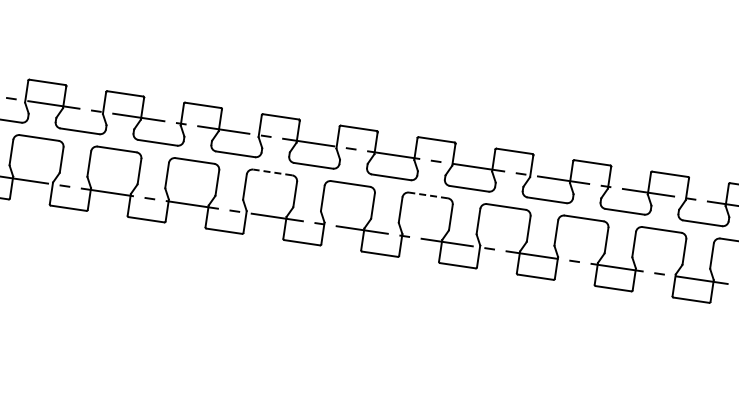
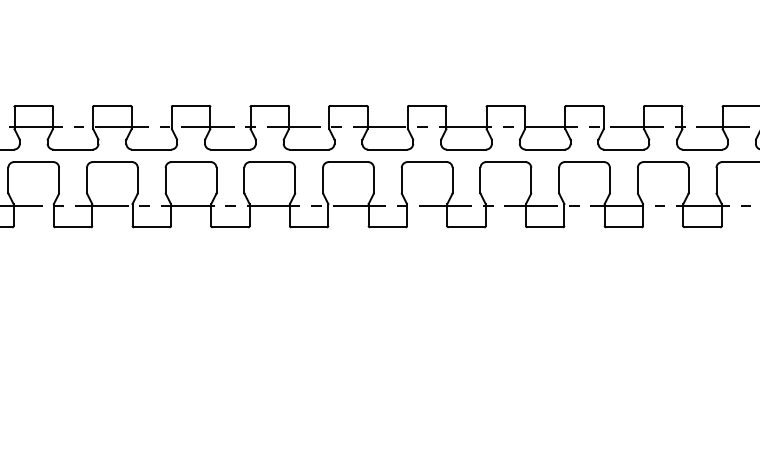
line: (272, 172) -> (348, 162), dashed -> solid
line: (428, 195) -> (505, 162), dashed -> solid

